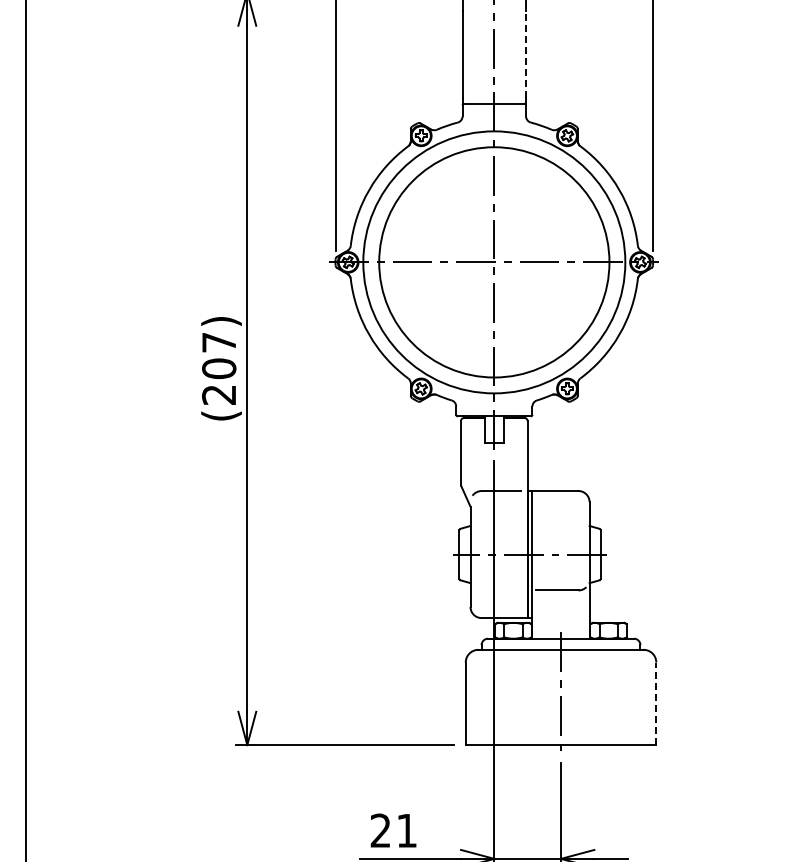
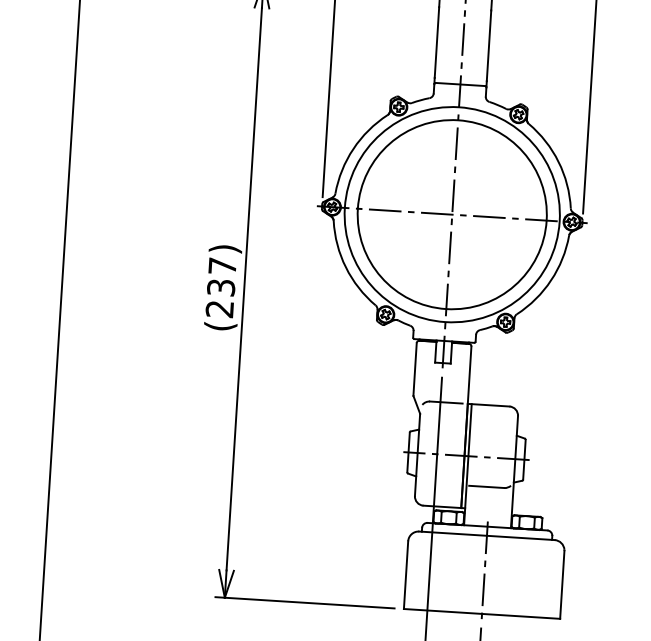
line: (526, 53) -> (489, 45), dashed -> solid
text: (219, 368) -> (221, 287), (207) -> (237)
line: (656, 703) -> (562, 584), dashed -> solid

